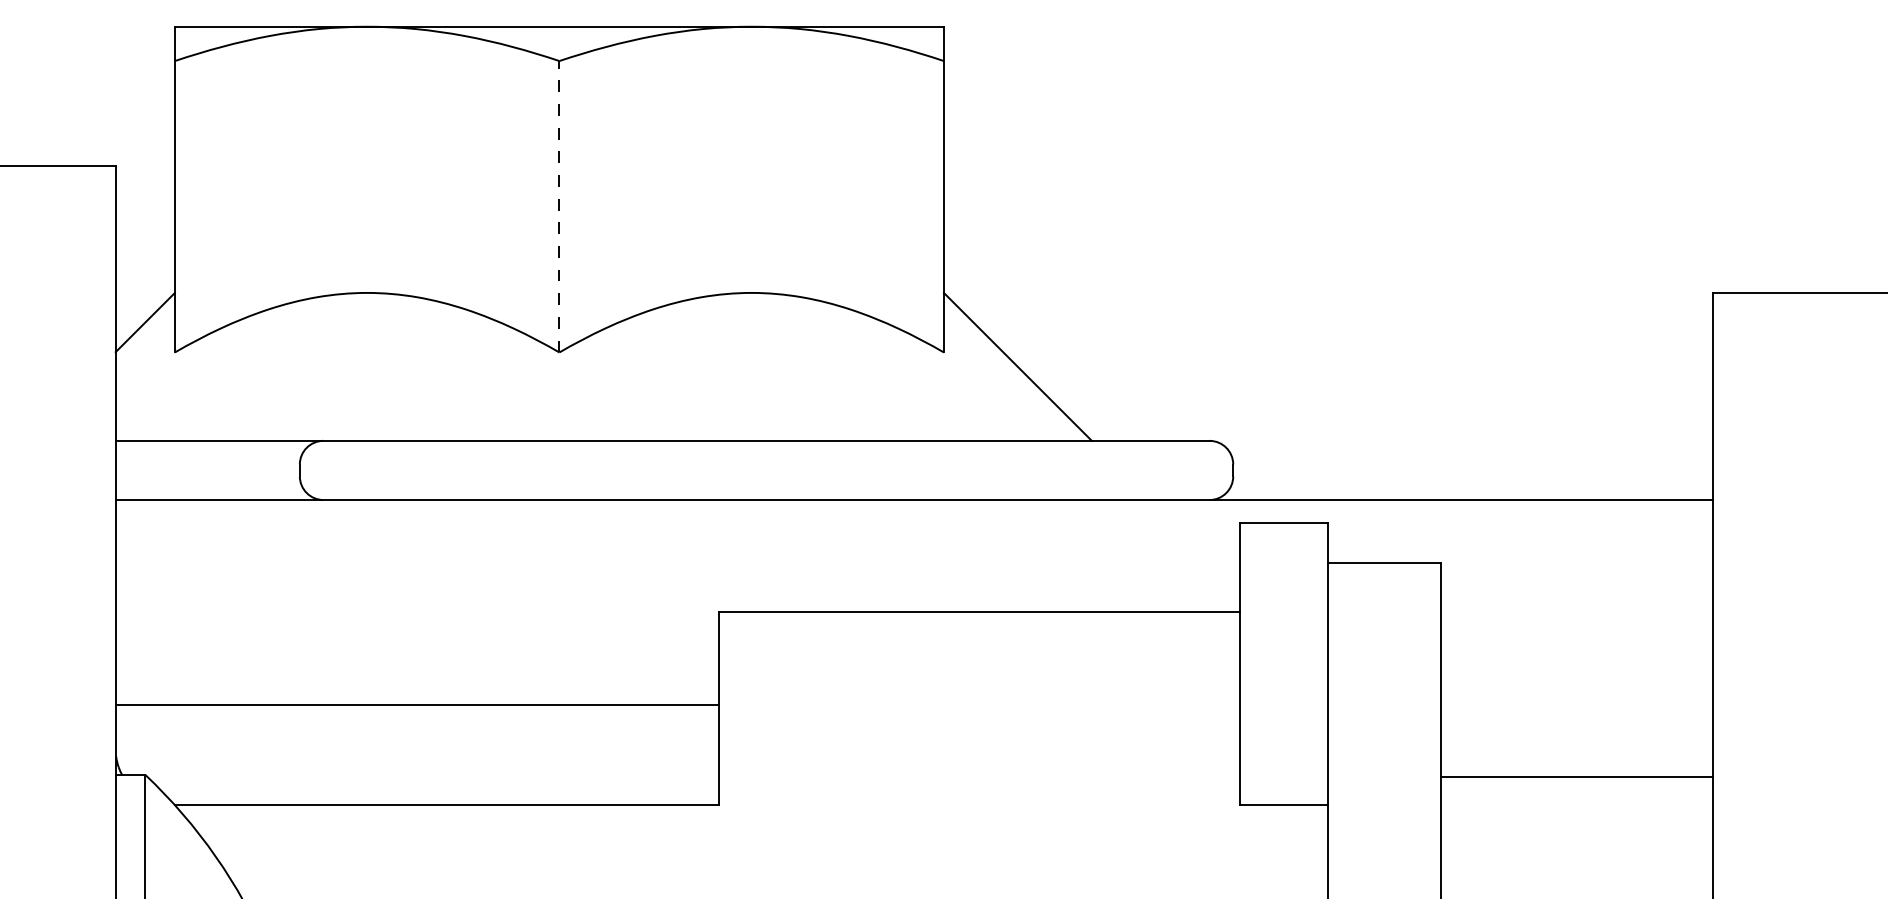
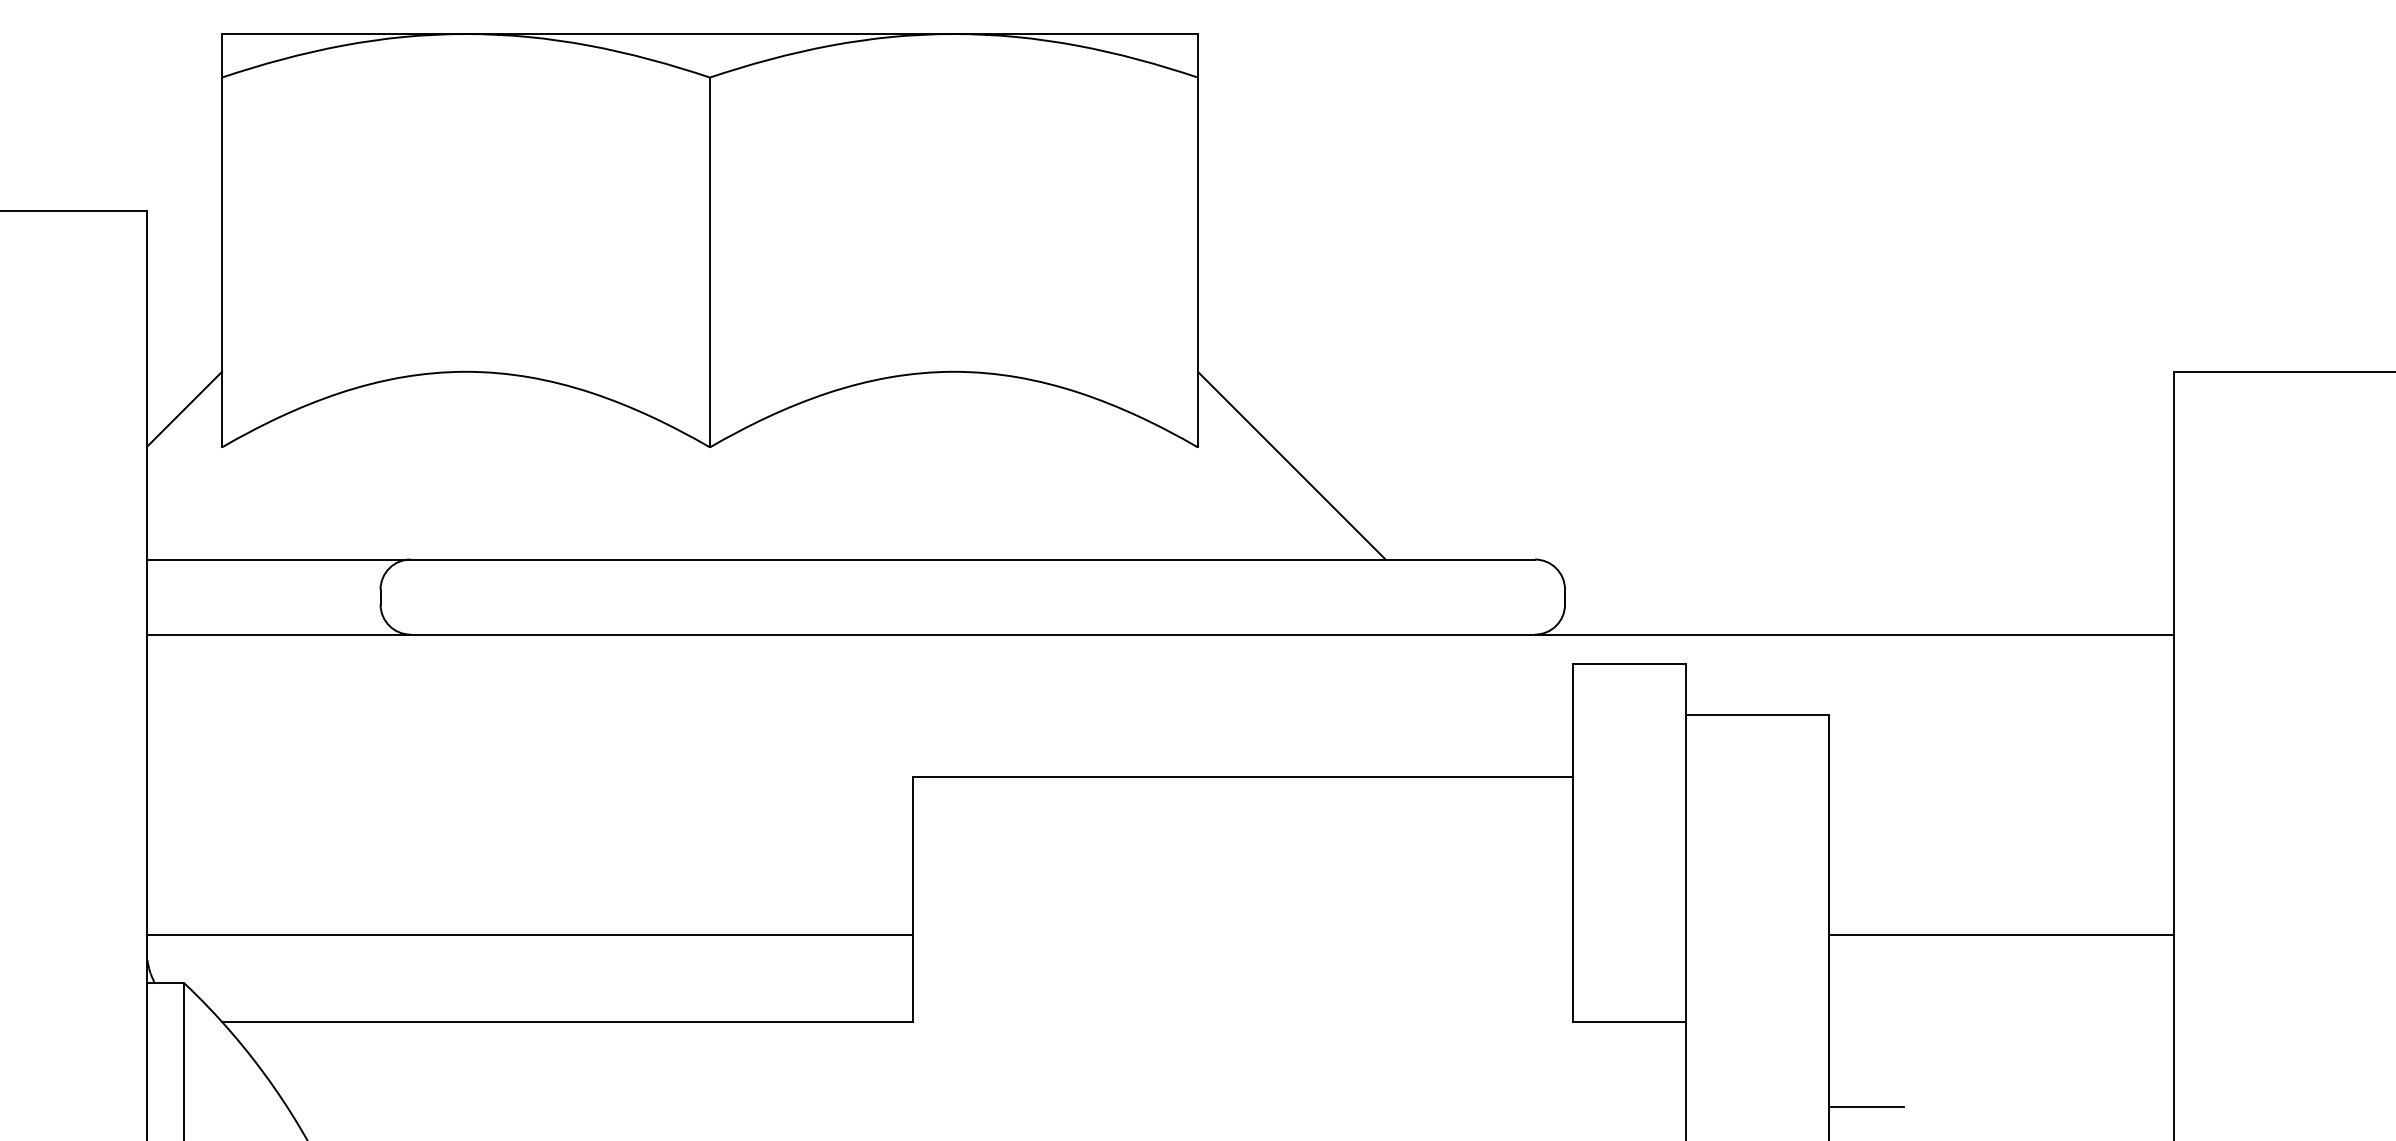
line: (559, 206) -> (710, 262), dashed -> solid
line: (417, 704) -> (529, 934), moved
line: (1576, 776) -> (2000, 934), moved
line: (1470, 872) -> (1866, 1107), added

